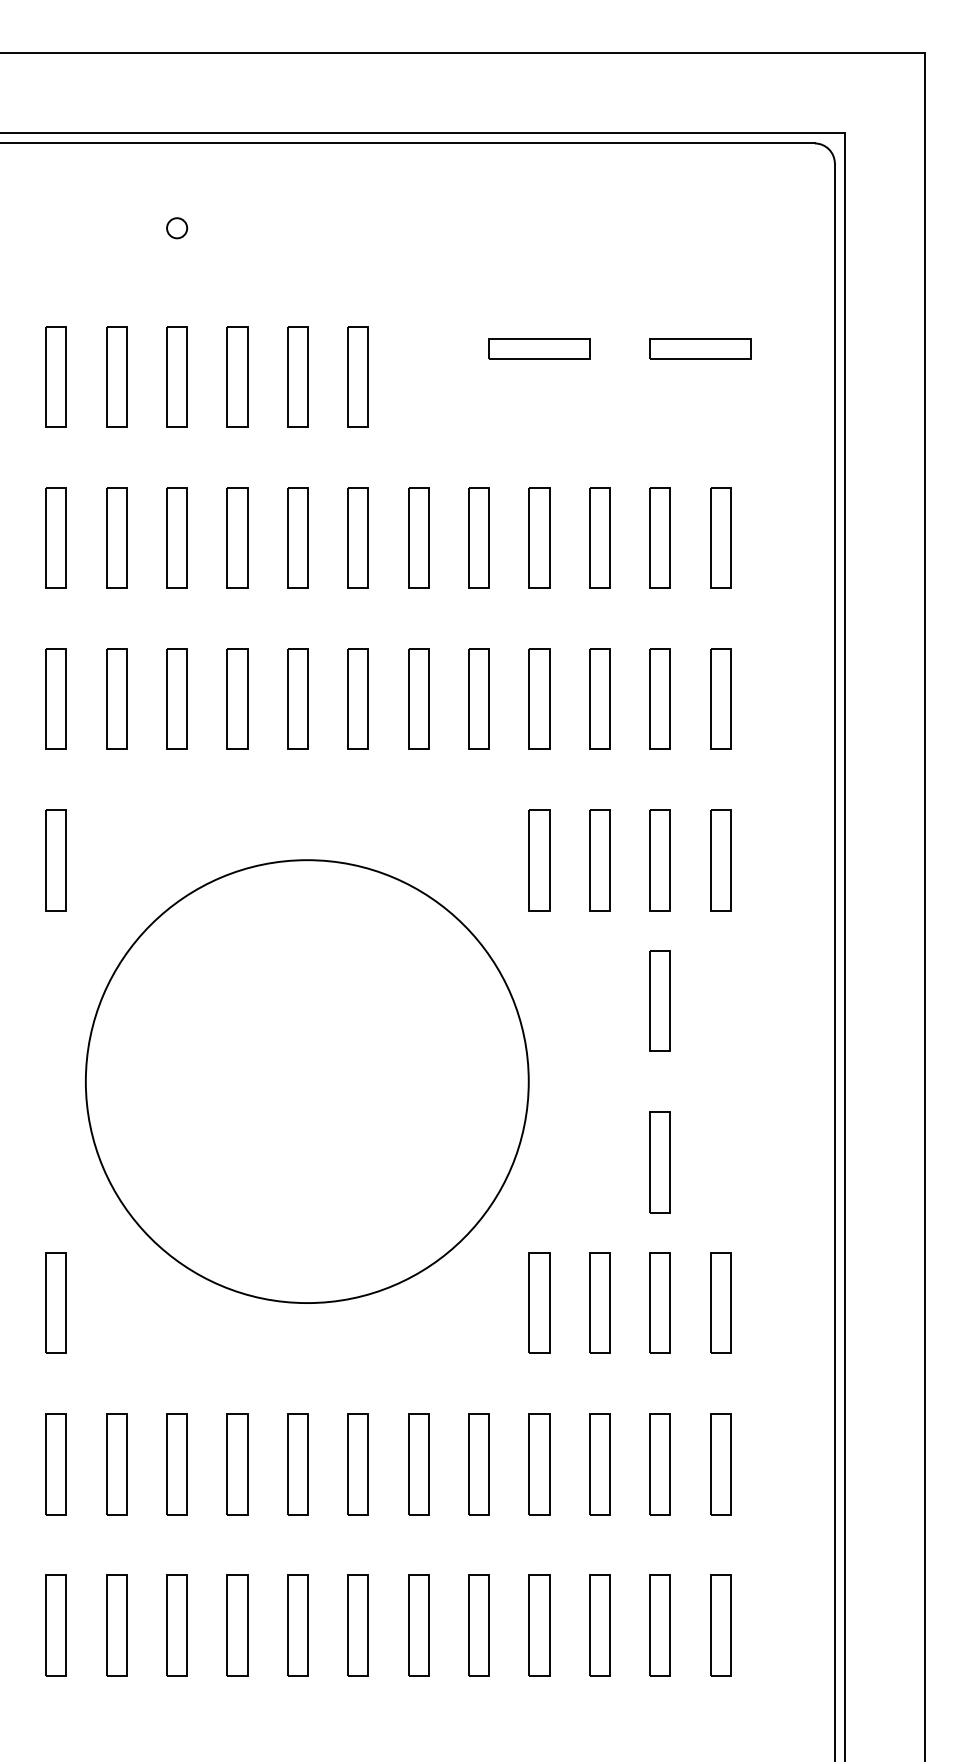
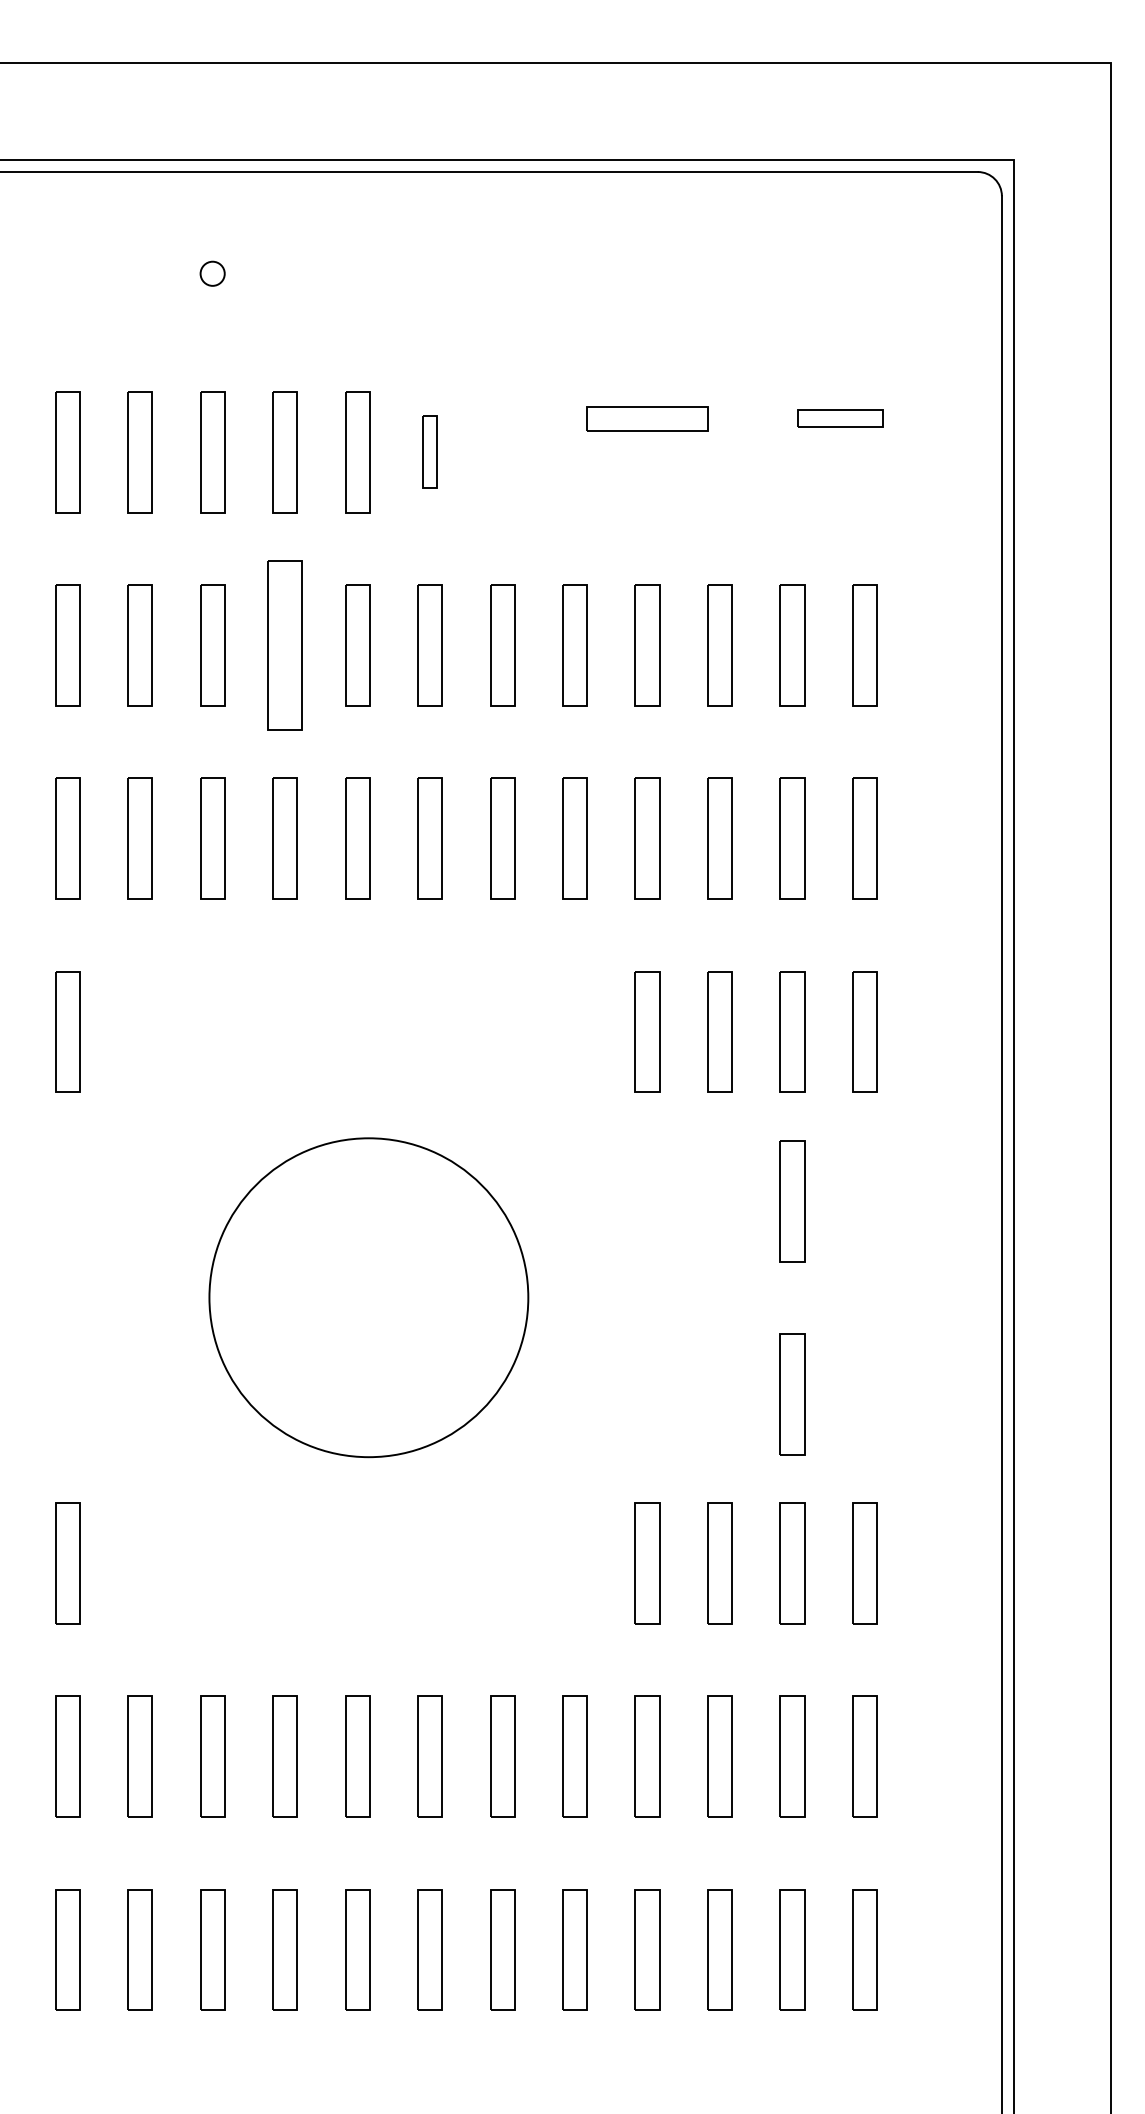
part: (700, 348) -> (840, 418), size x0.7
part: (357, 376) -> (429, 451), size x0.6
part: (237, 537) -> (285, 644), size x1.4
circle: (306, 1081) -> (367, 1297), size x0.6

